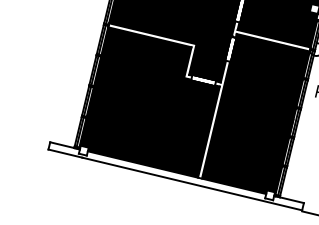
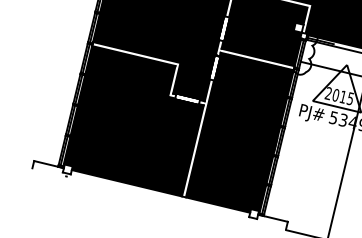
line: (175, 179) -> (159, 198), removed

